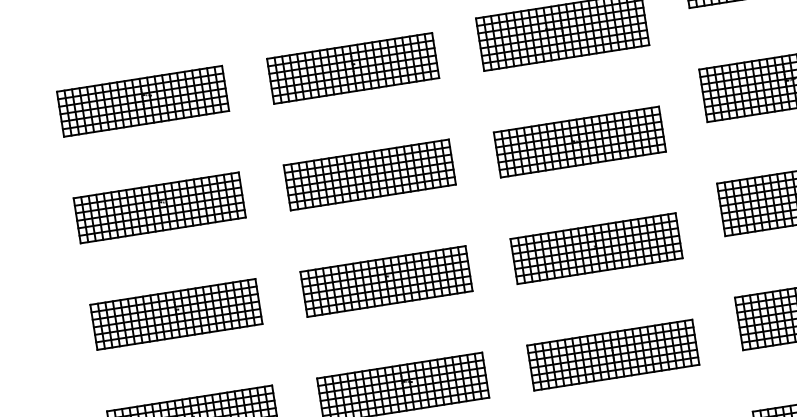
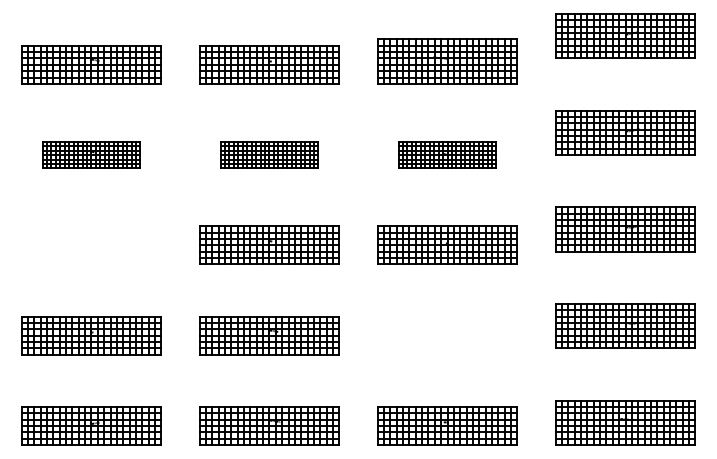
part: (579, 141) -> (447, 154), size x0.7
part: (369, 174) -> (269, 154), size x0.7
part: (159, 207) -> (91, 154), size x0.7
part: (176, 313) -> (91, 244), removed
part: (613, 354) -> (447, 335), removed

